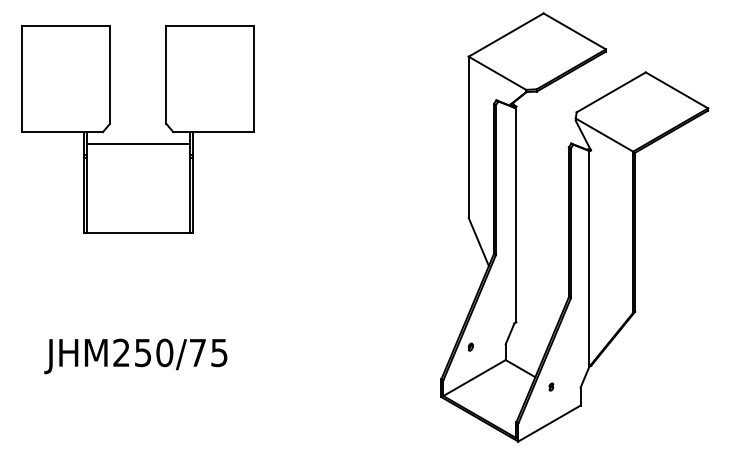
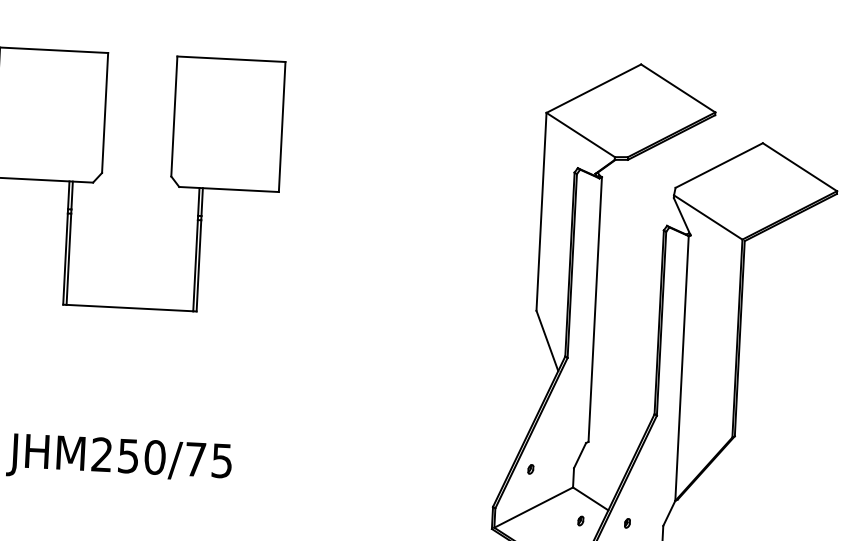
line: (137, 144) -> (134, 200), removed
part: (513, 386) -> (580, 520), added

